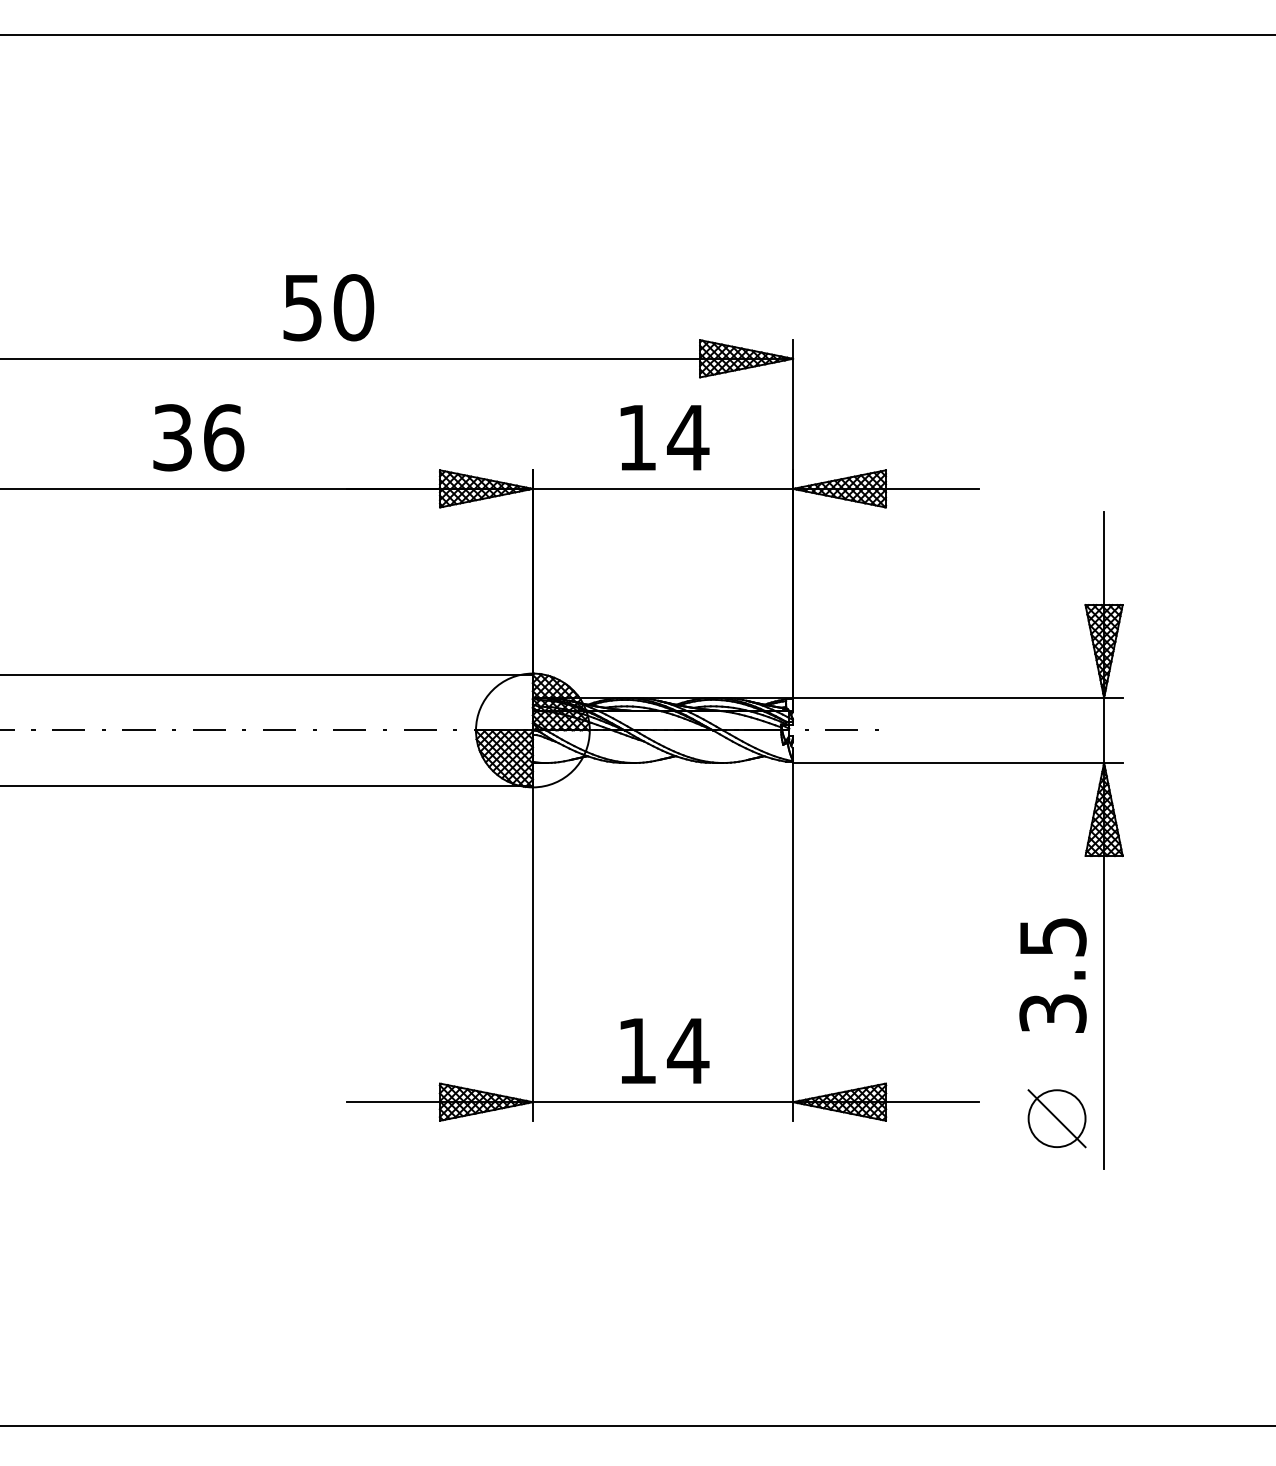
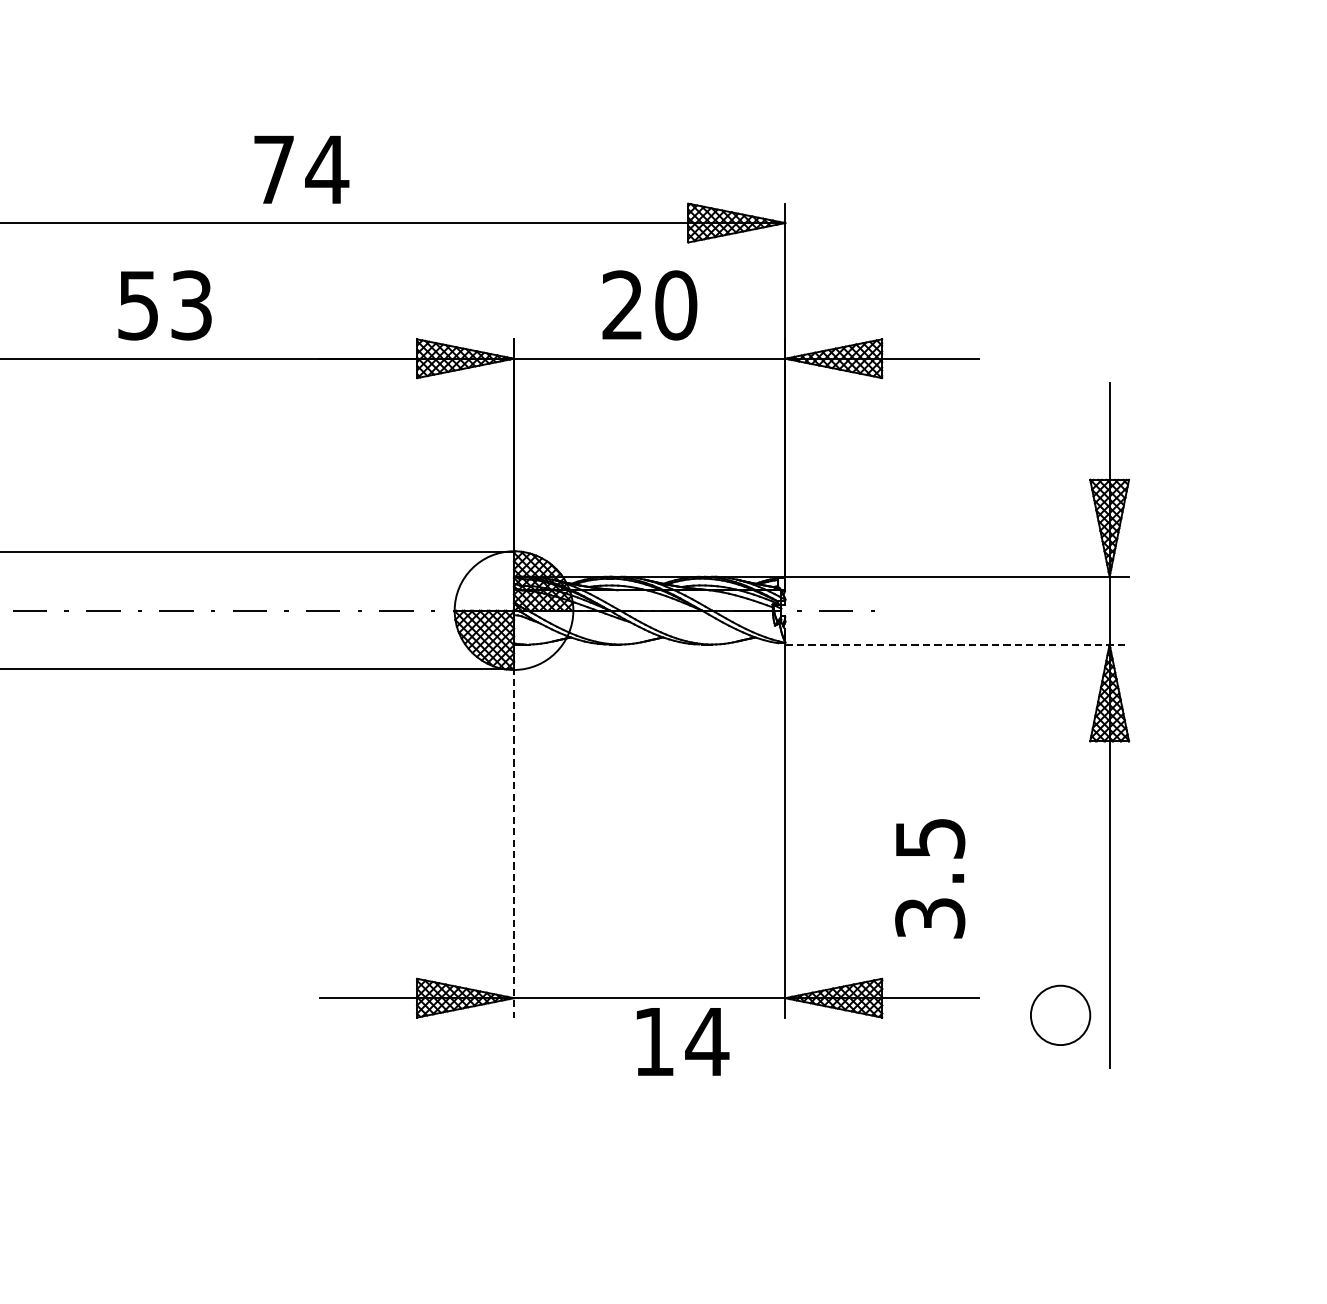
text: (328, 307) -> (300, 169), 50 -> 74
text: (198, 437) -> (165, 305), 36 -> 53
text: (663, 437) -> (650, 305), 14 -> 20
line: (957, 763) -> (956, 645), solid -> dashed
line: (532, 941) -> (513, 830), solid -> dashed
text: (1052, 975) -> (929, 878), moved
text: (664, 1050) -> (682, 1041), moved
line: (1056, 1118) -> (1059, 1015), removed

